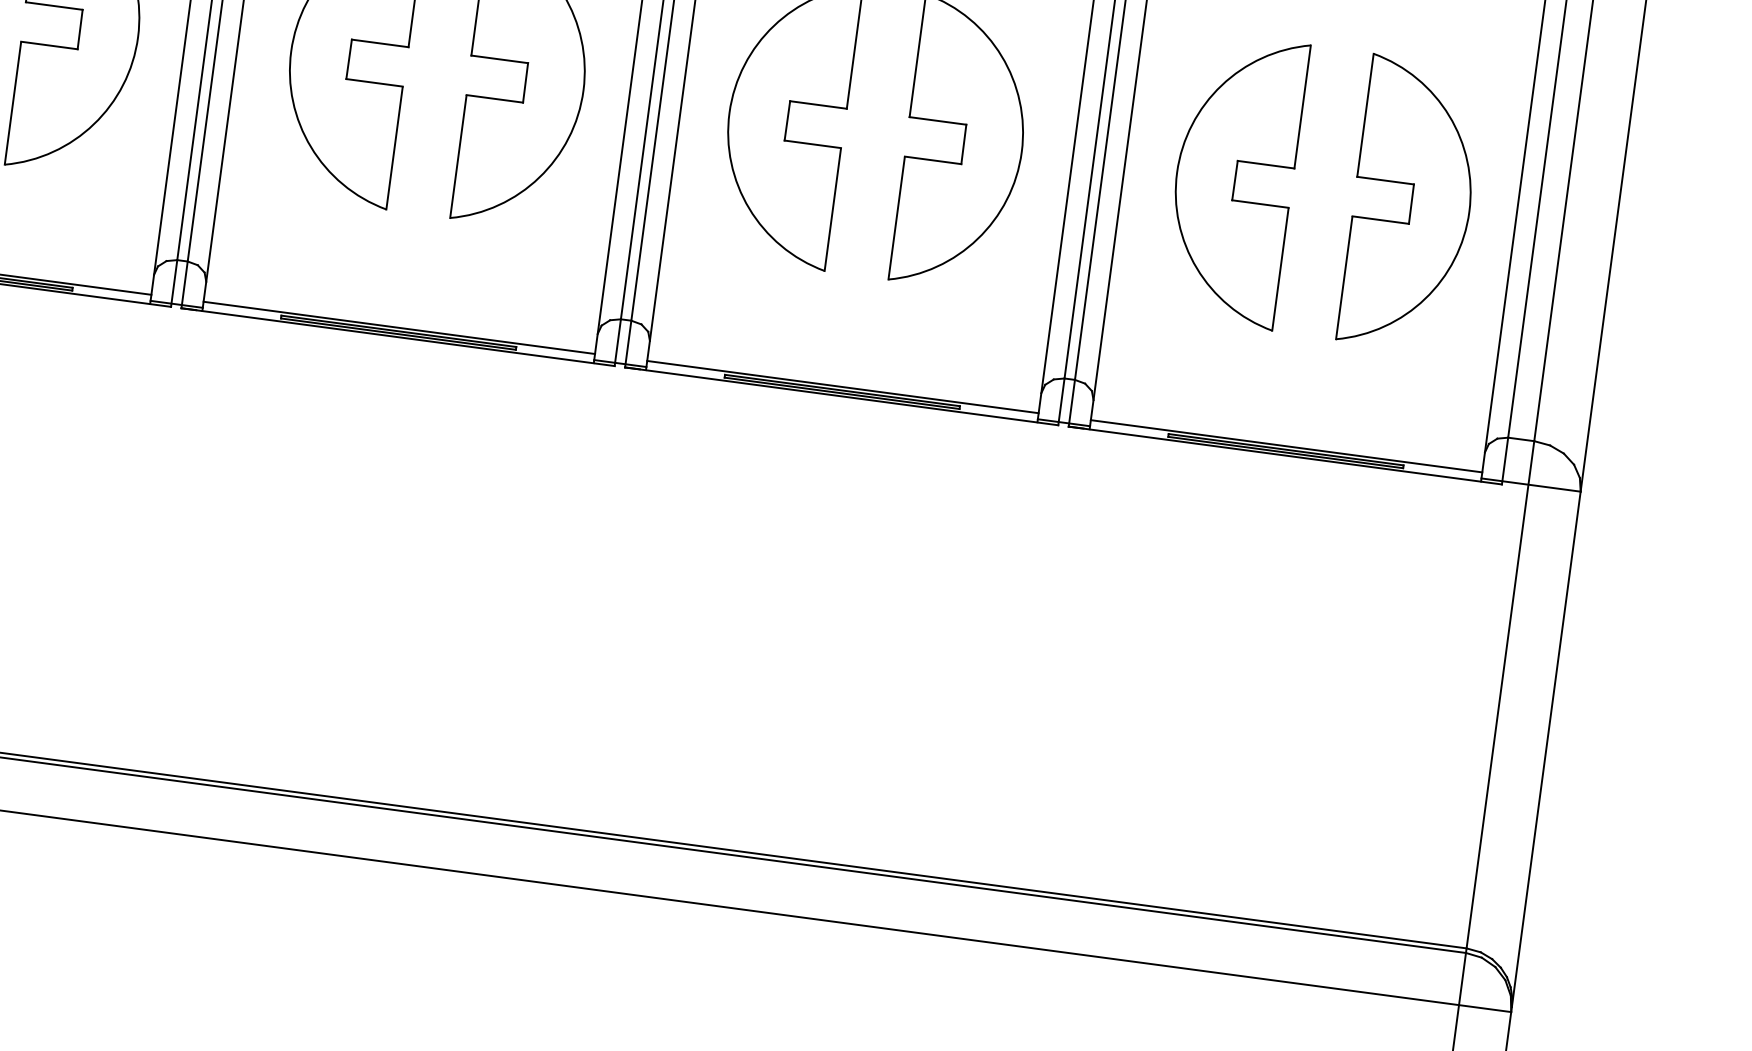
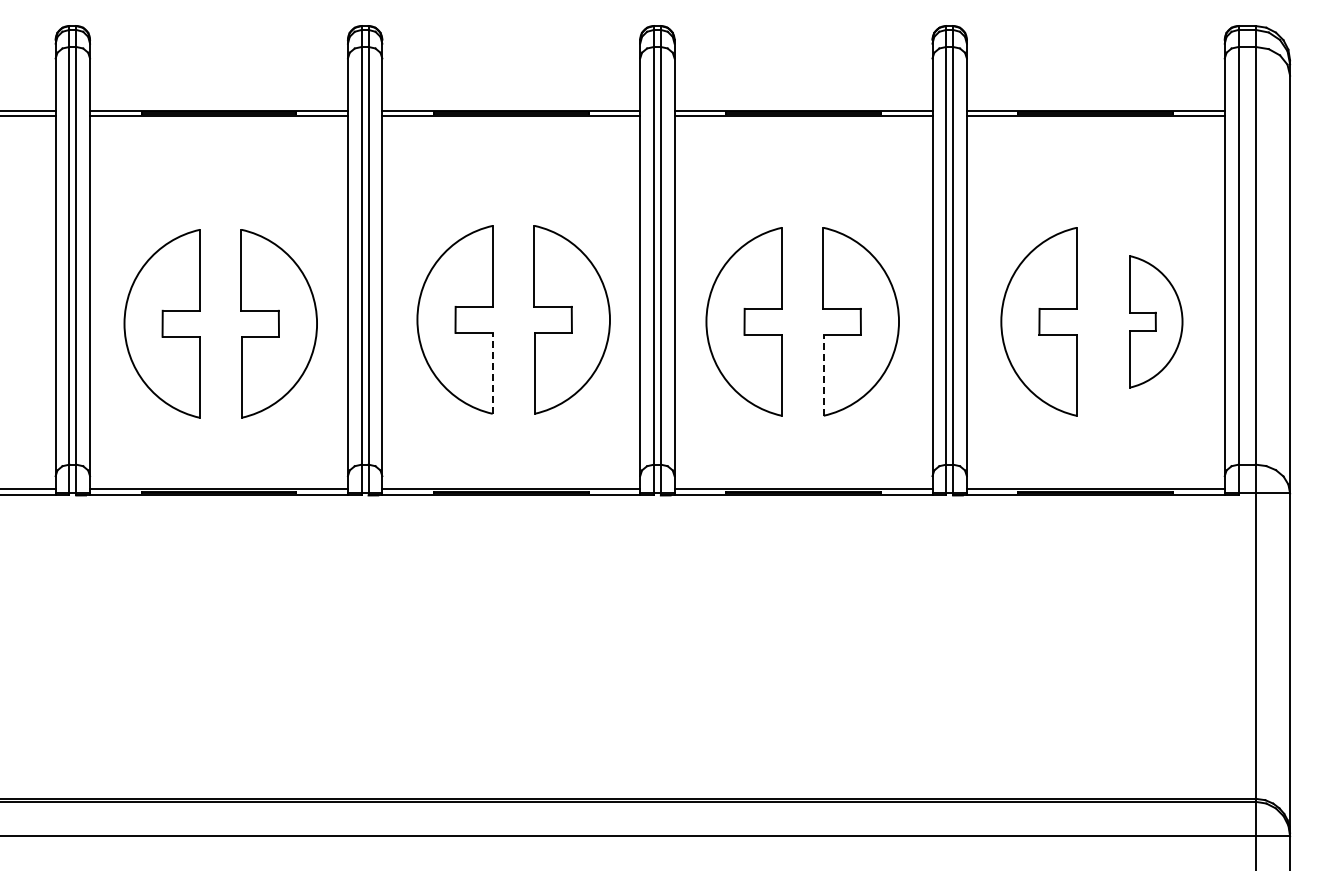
line: (394, 148) -> (492, 373), solid -> dashed
part: (1411, 203) -> (1155, 321), size x0.7
line: (896, 218) -> (823, 375), solid -> dashed

